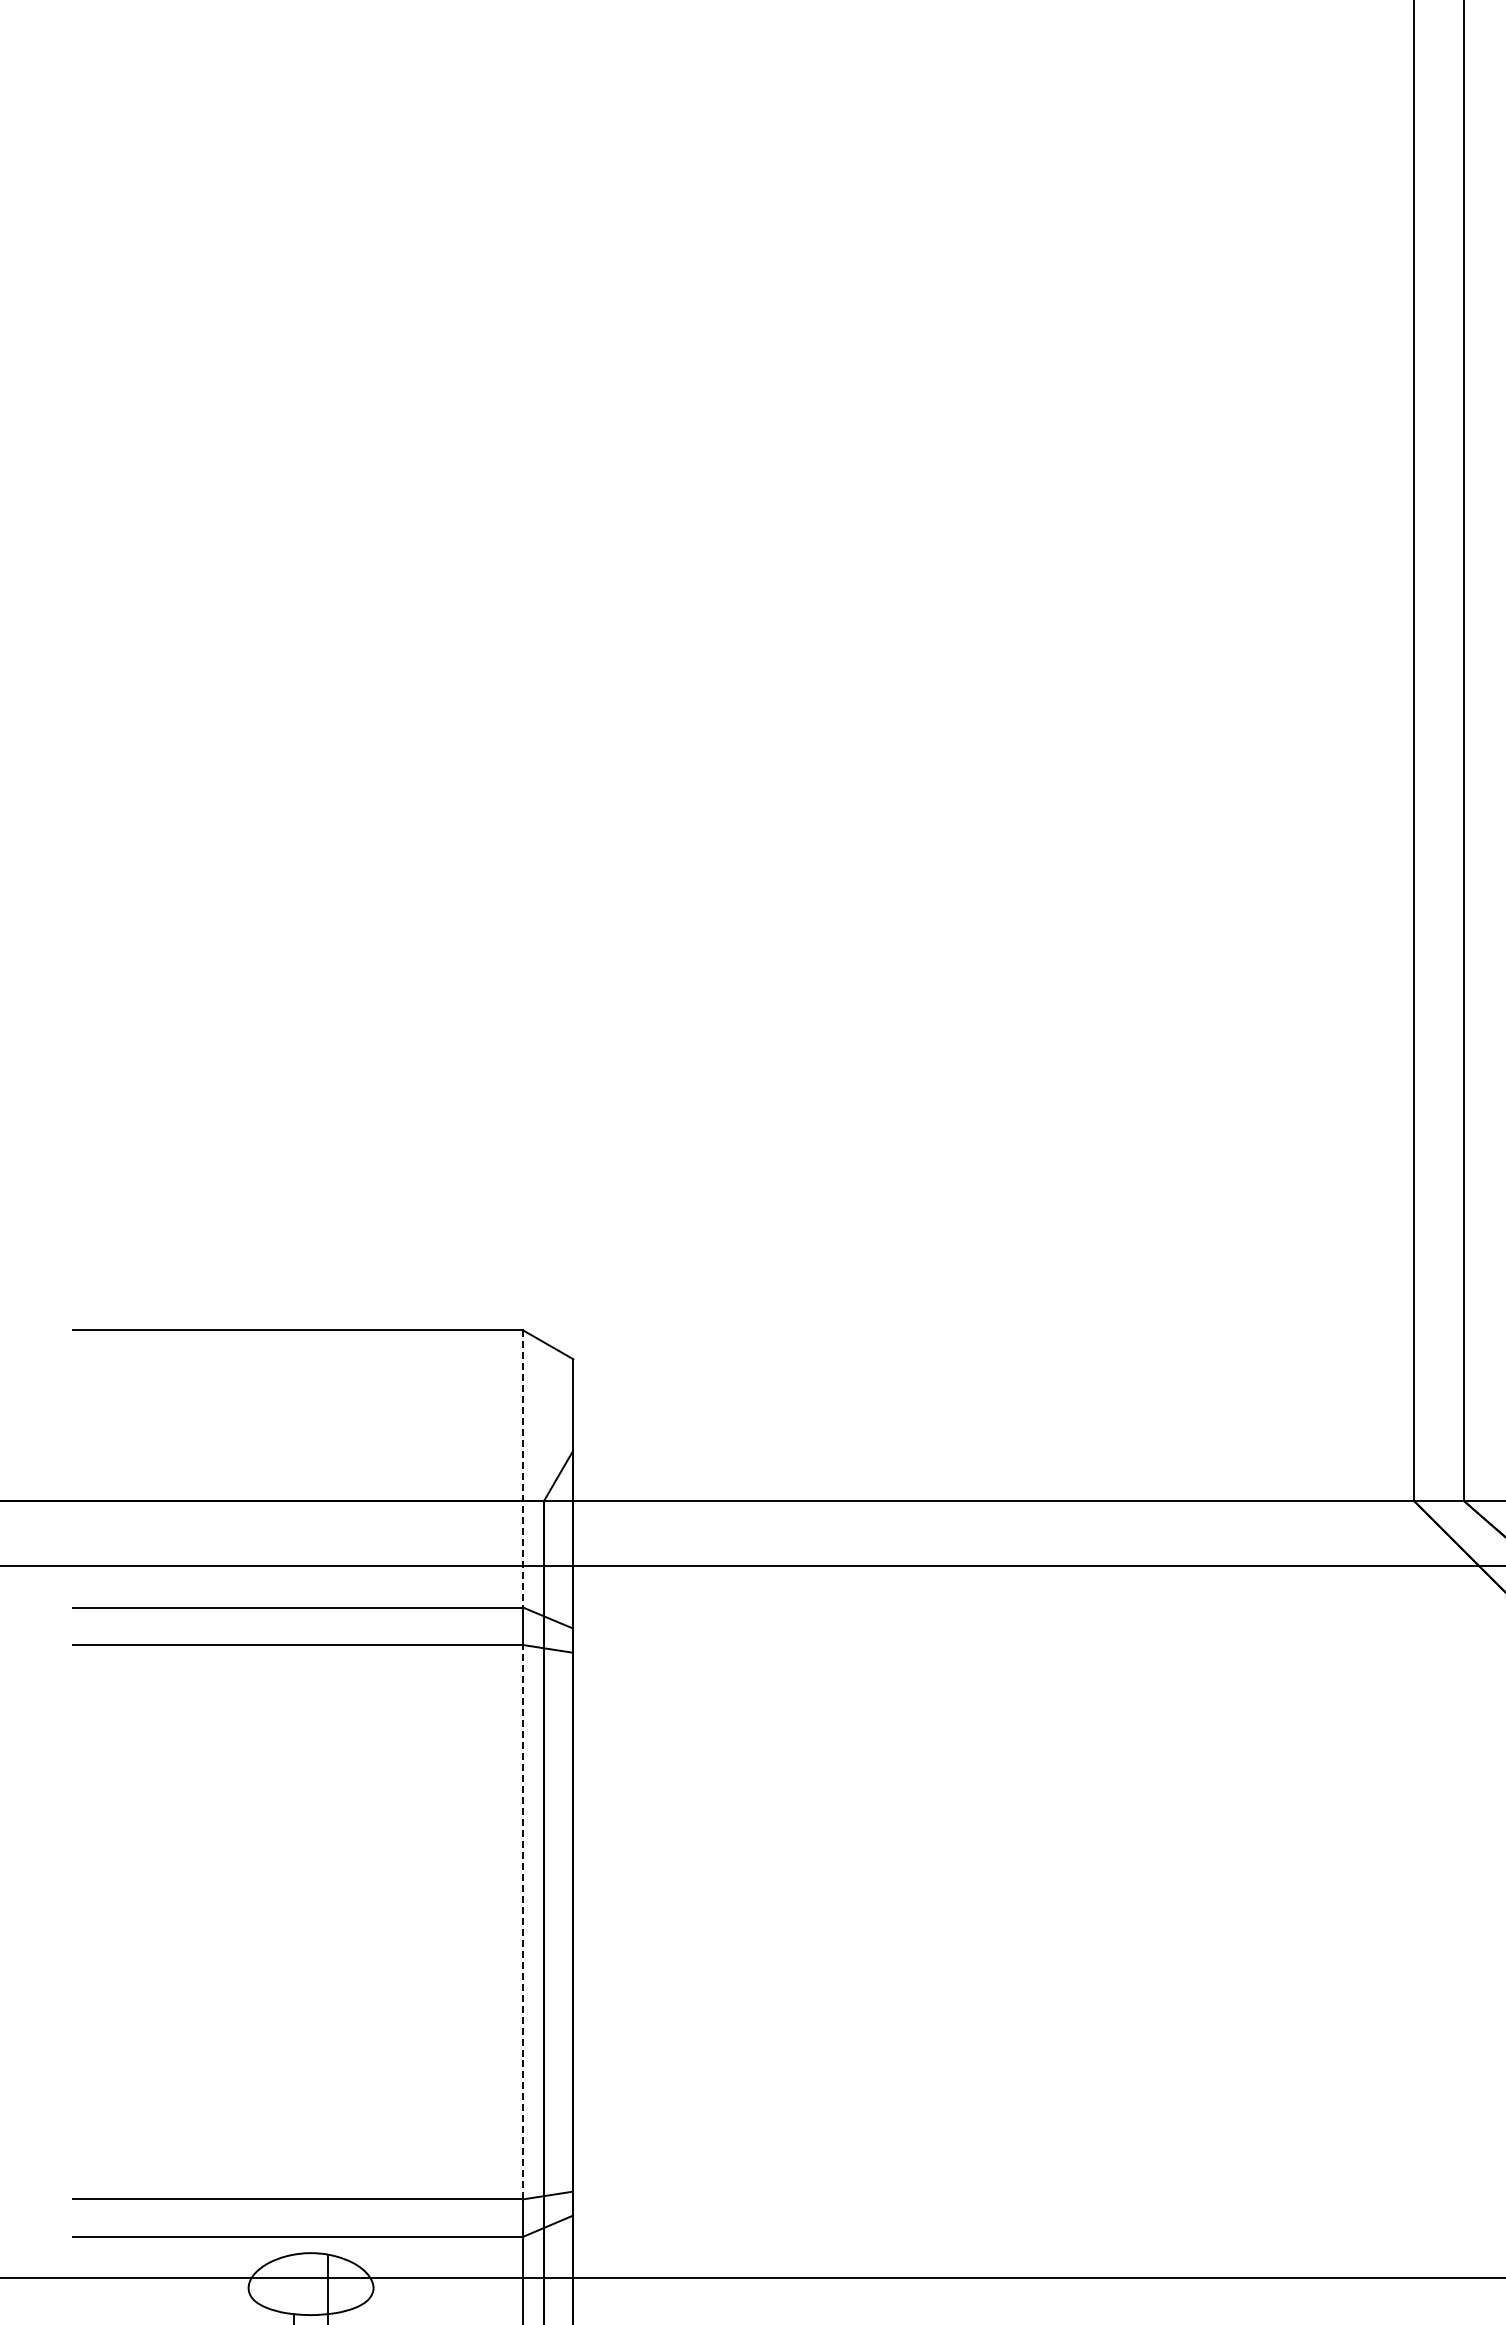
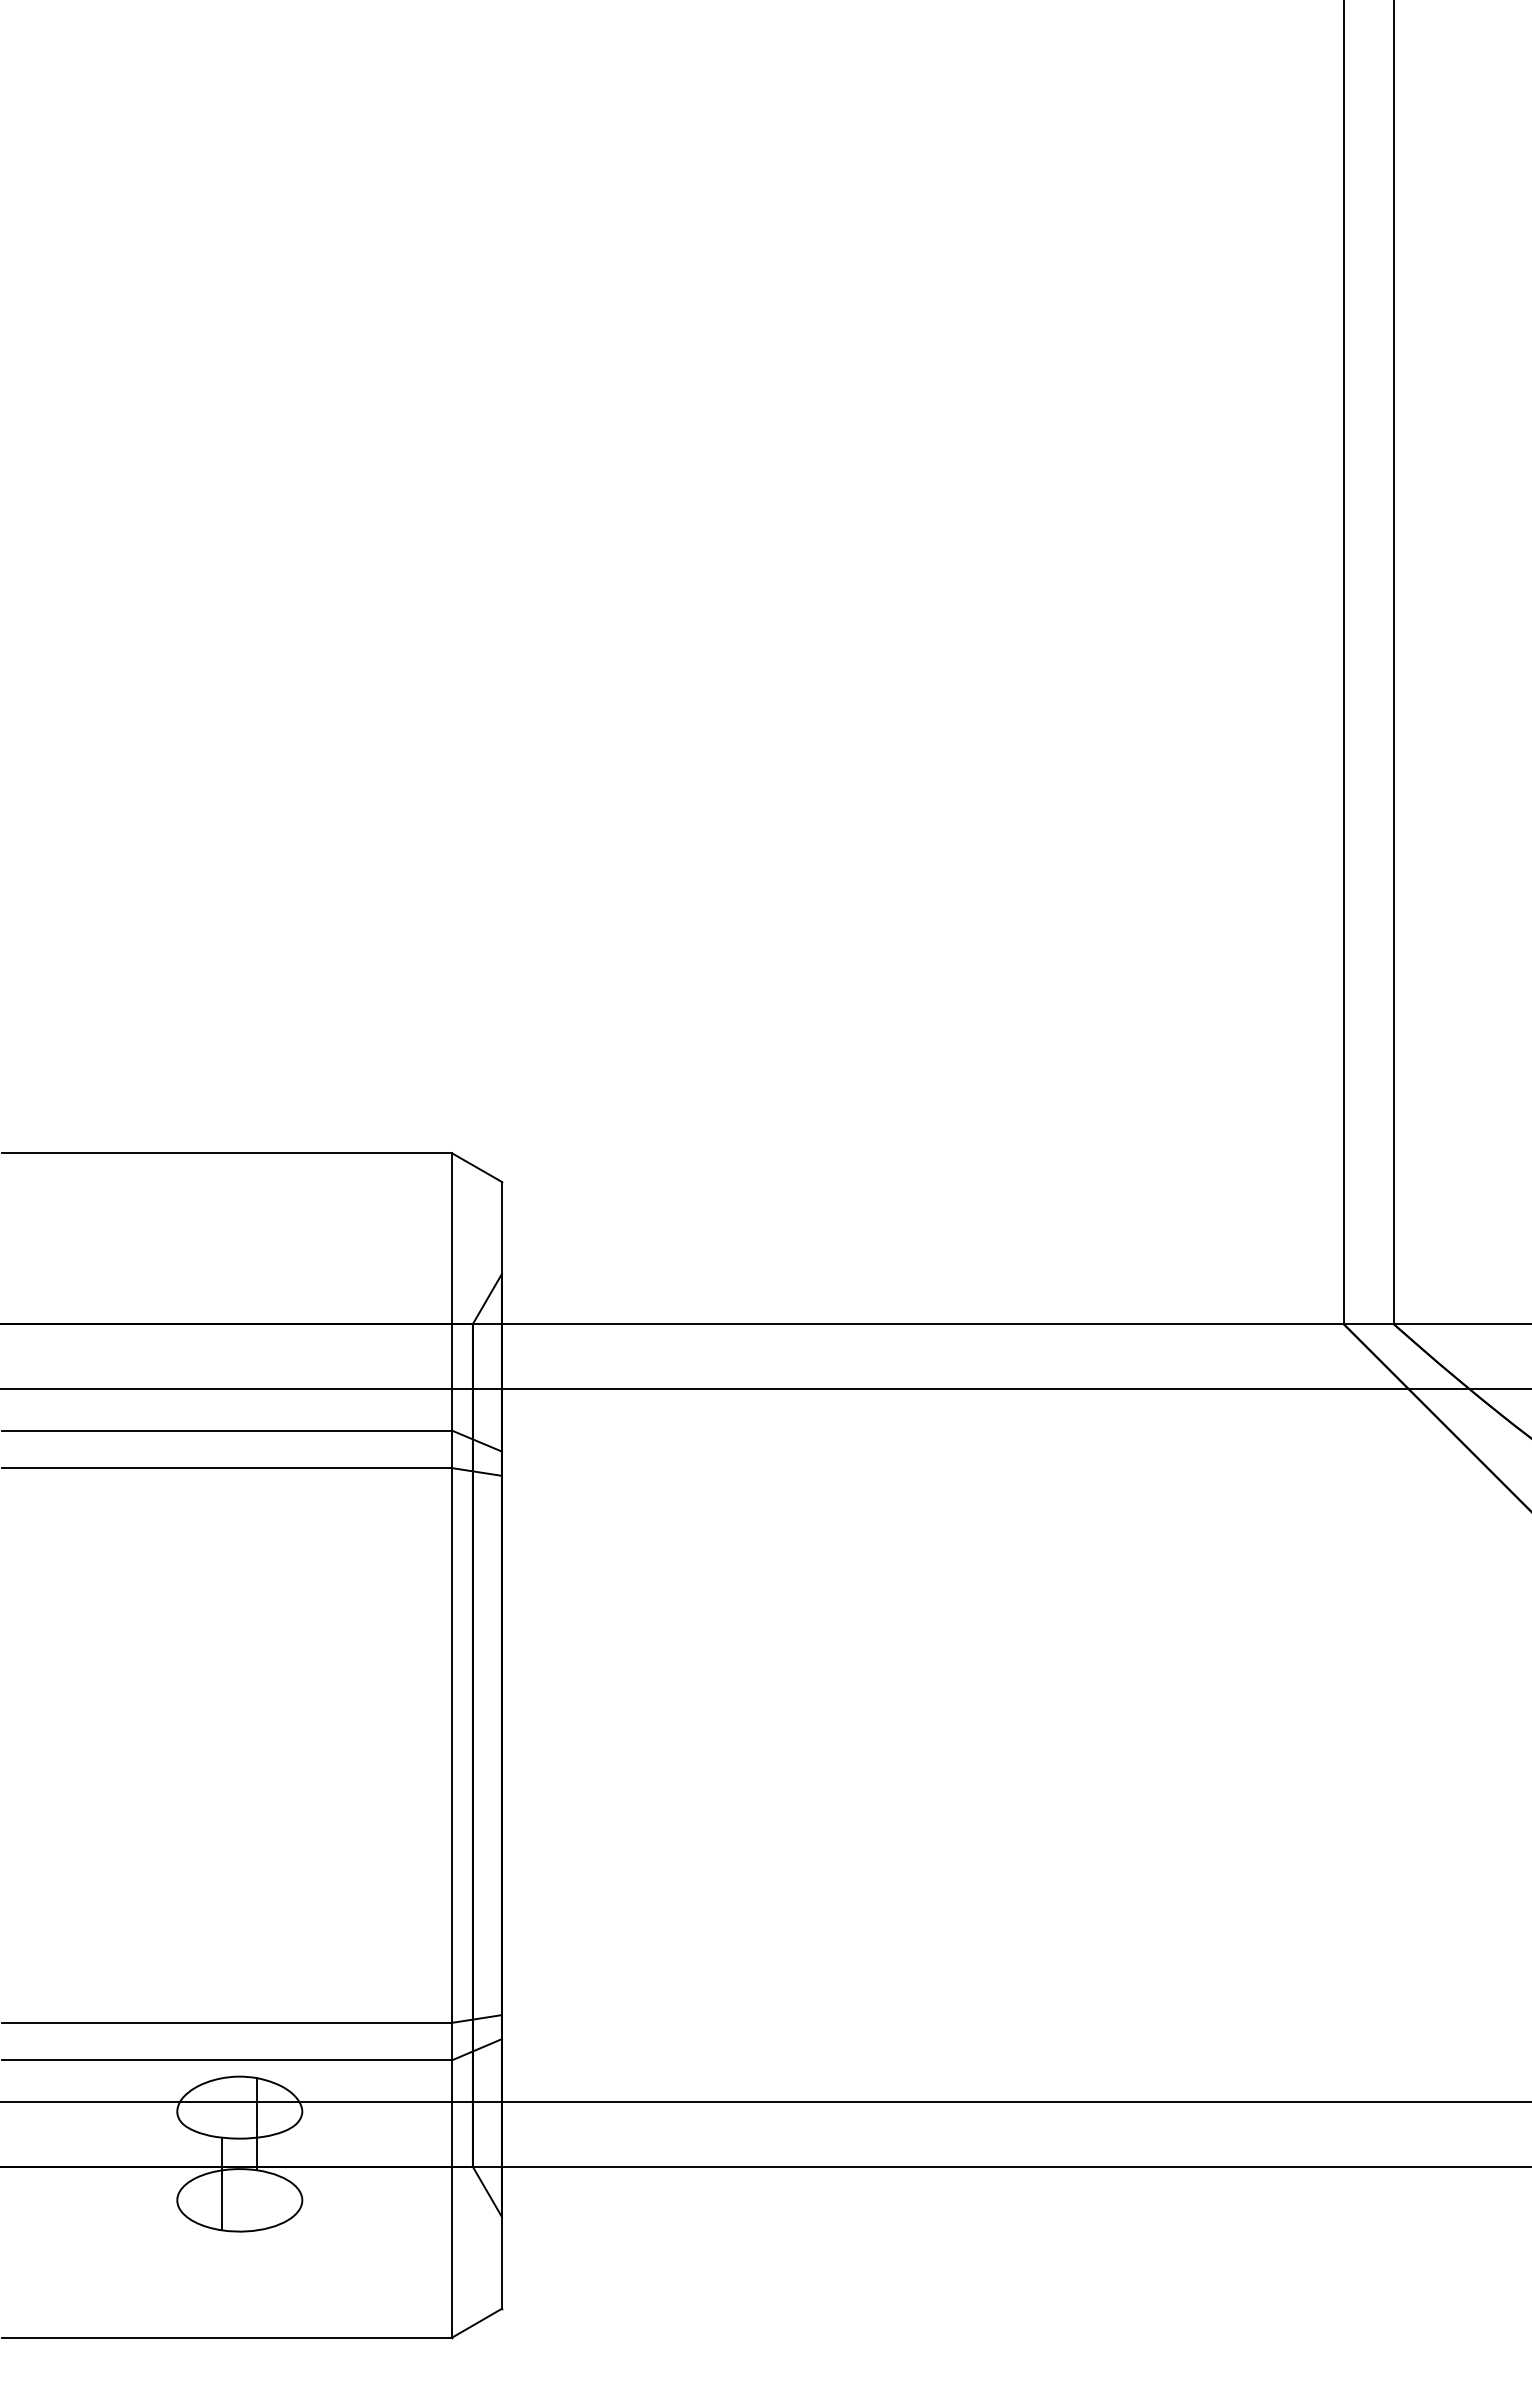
line: (522, 1468) -> (451, 1291), dashed -> solid
line: (522, 1921) -> (451, 1744), dashed -> solid

